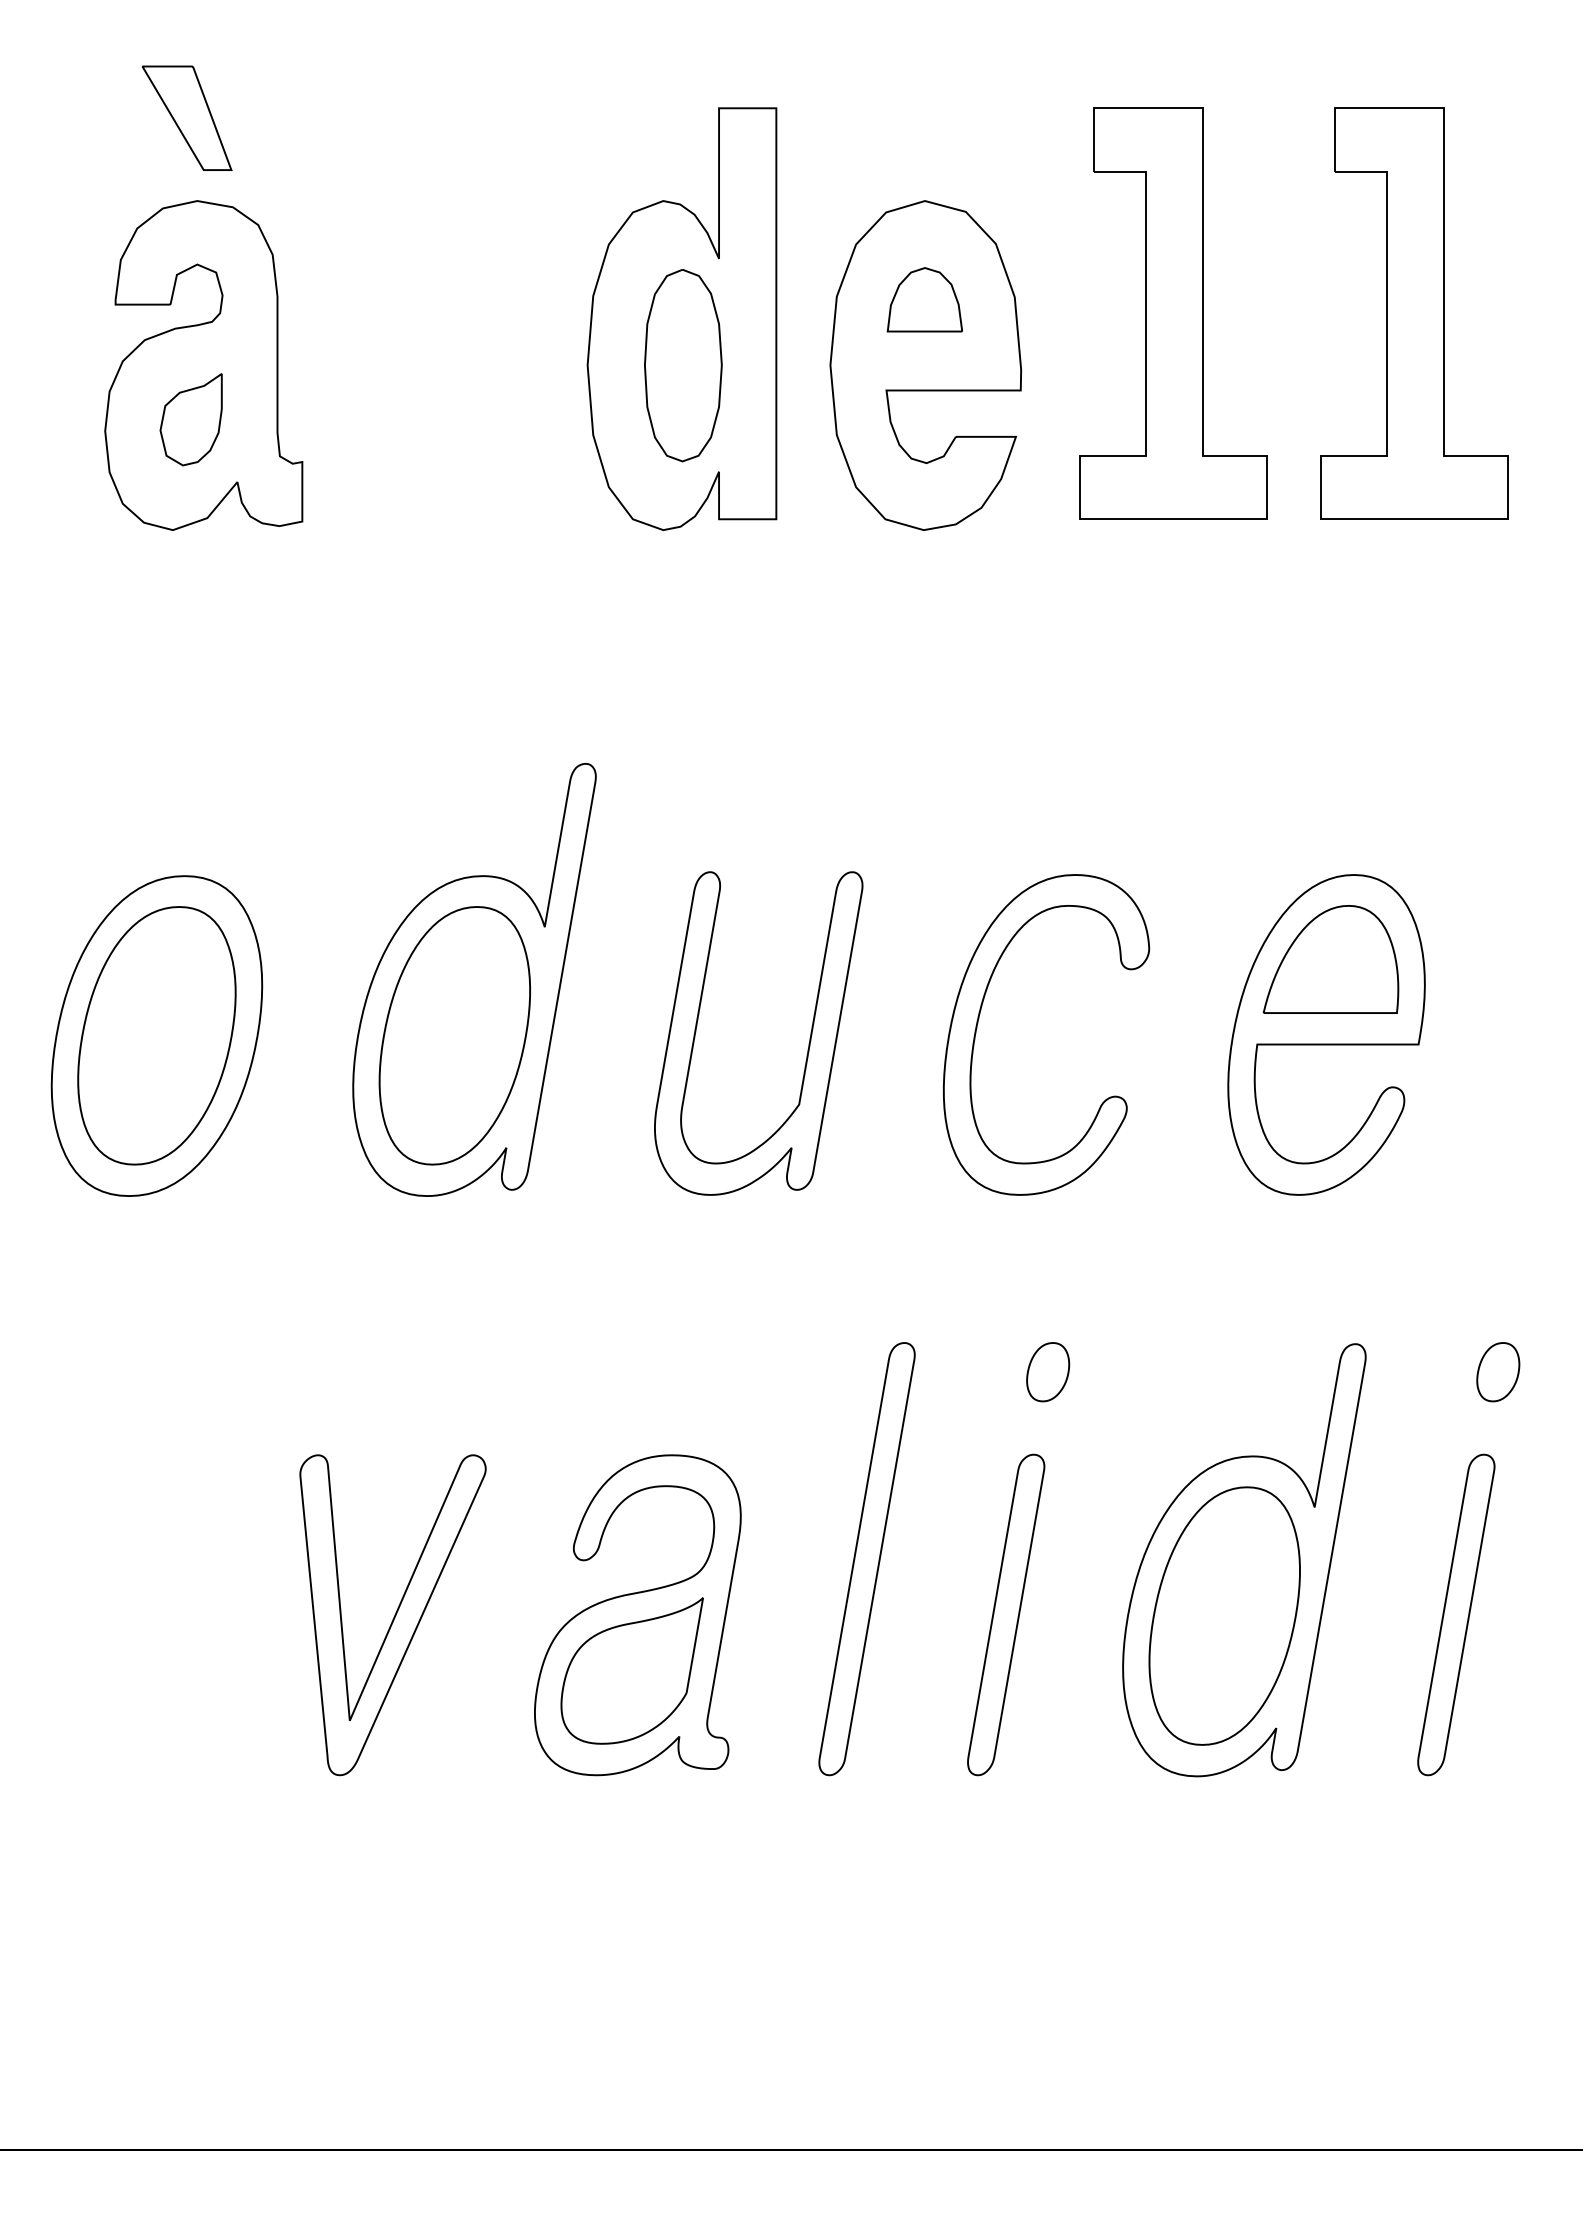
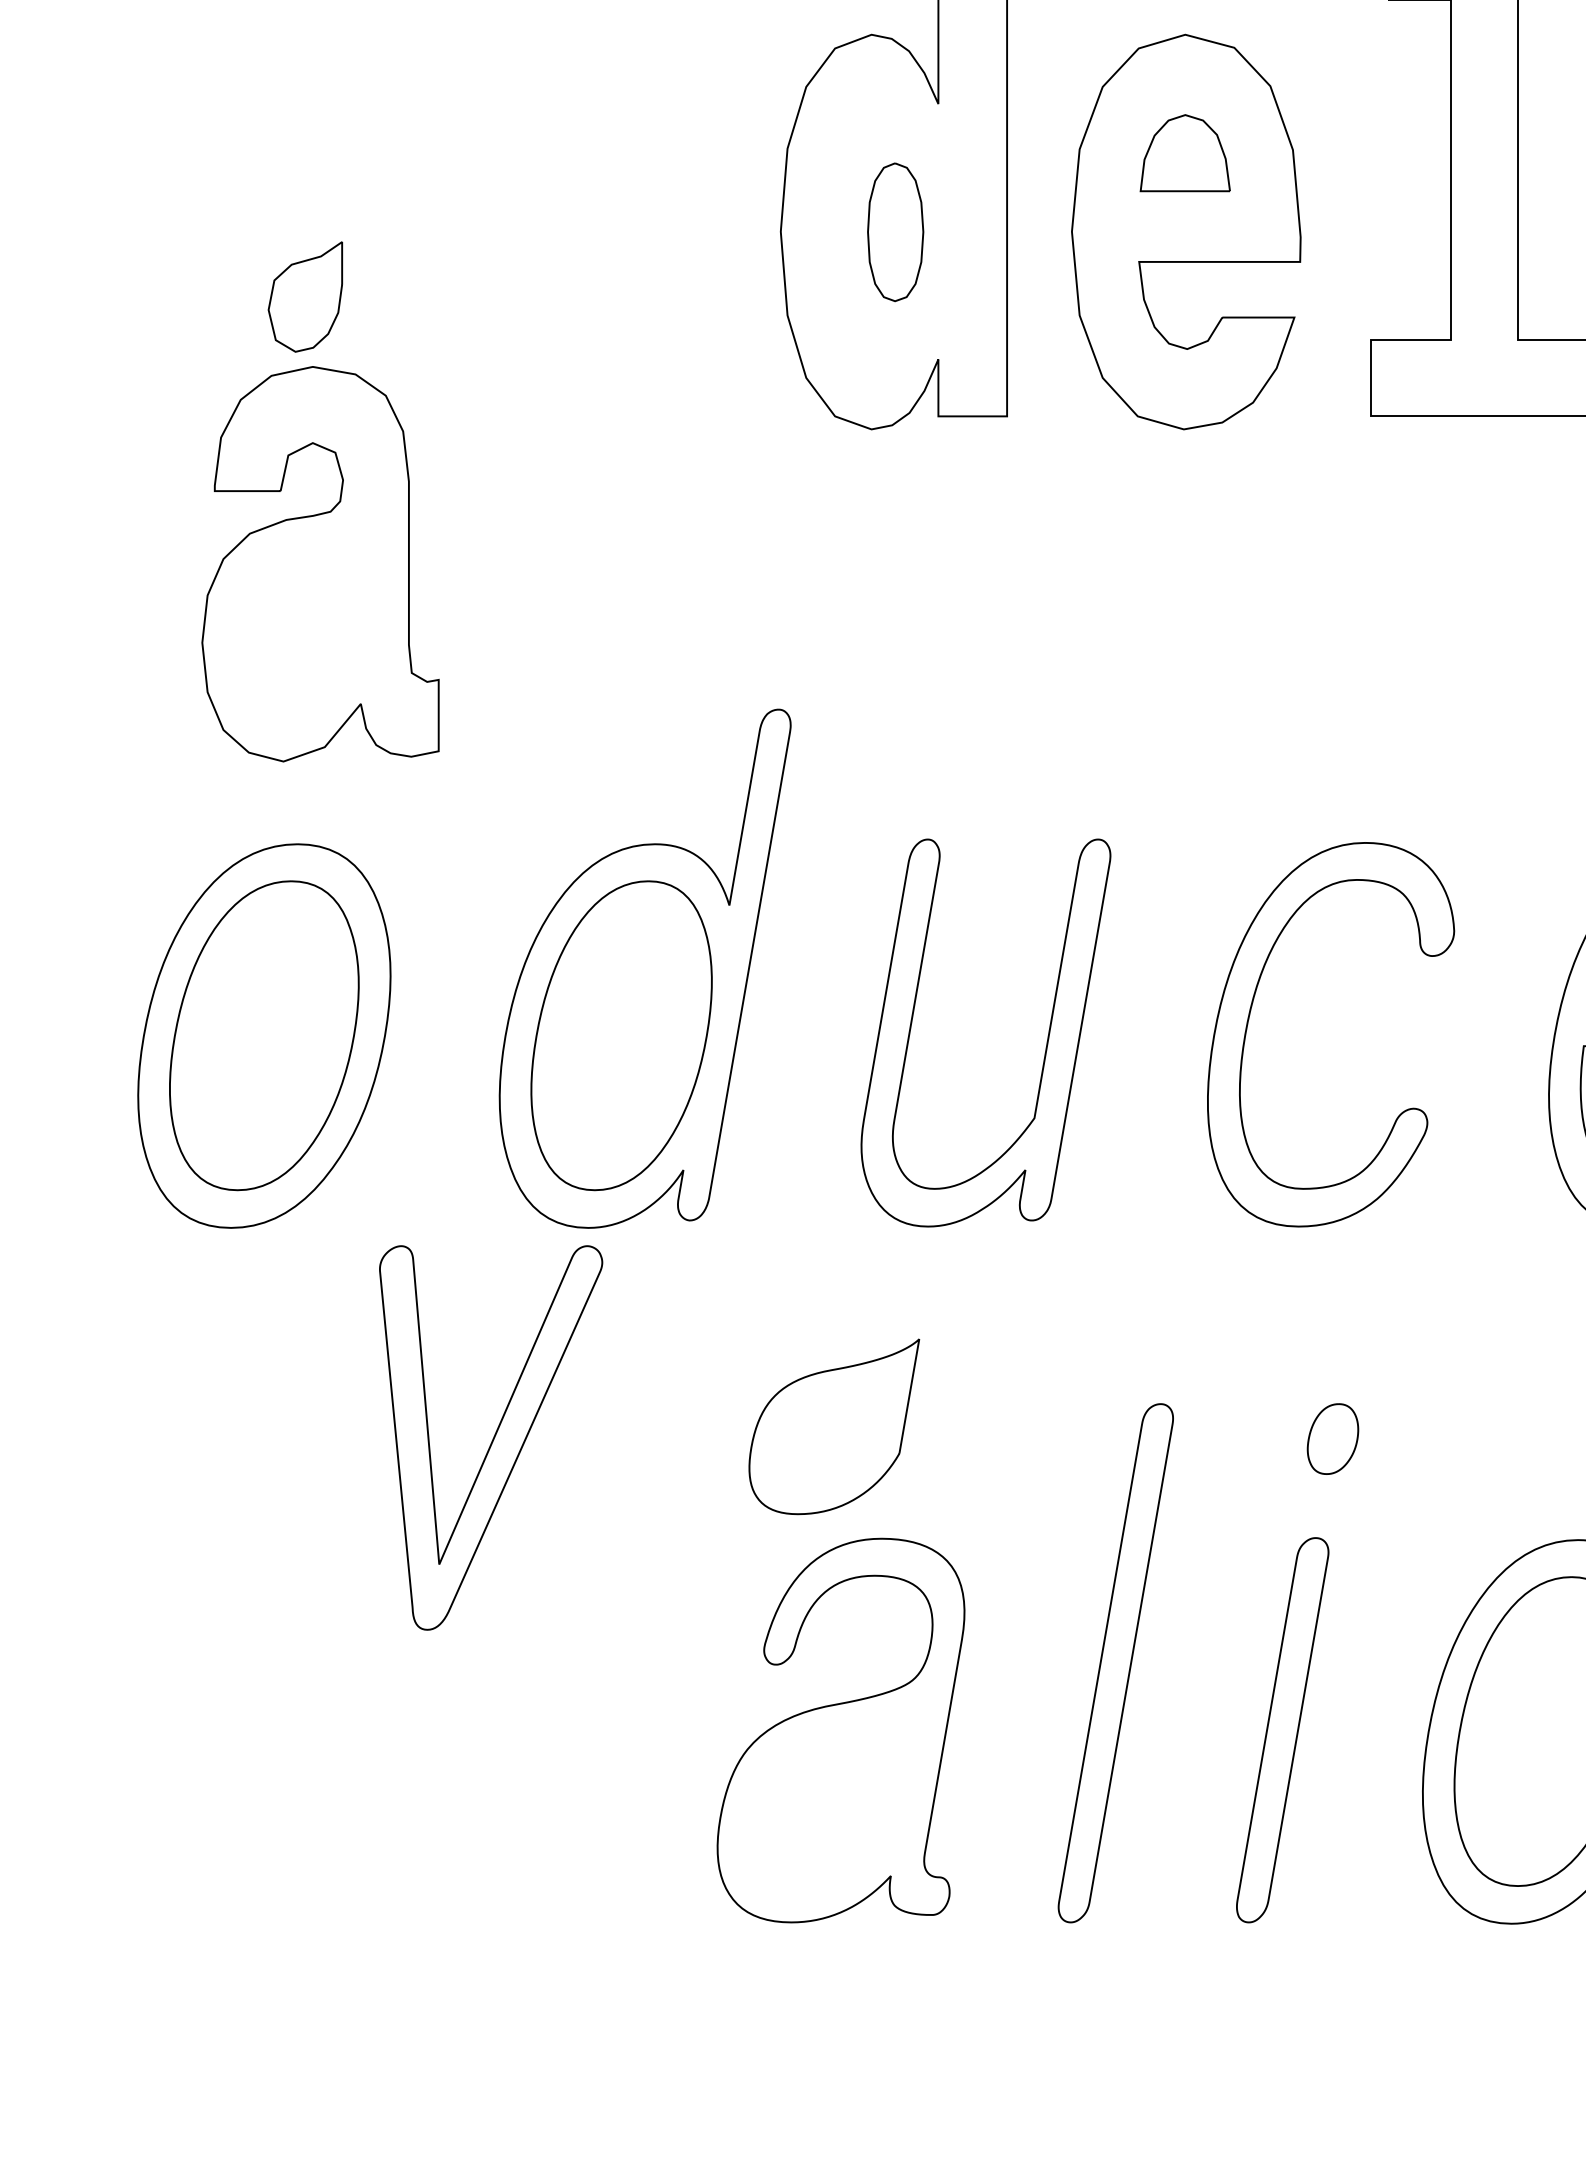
part: (203, 365) -> (320, 564), moved
part: (683, 365) -> (895, 231), size x0.6
part: (392, 1615) -> (490, 1438), moved
part: (631, 1670) -> (833, 1426), moved

